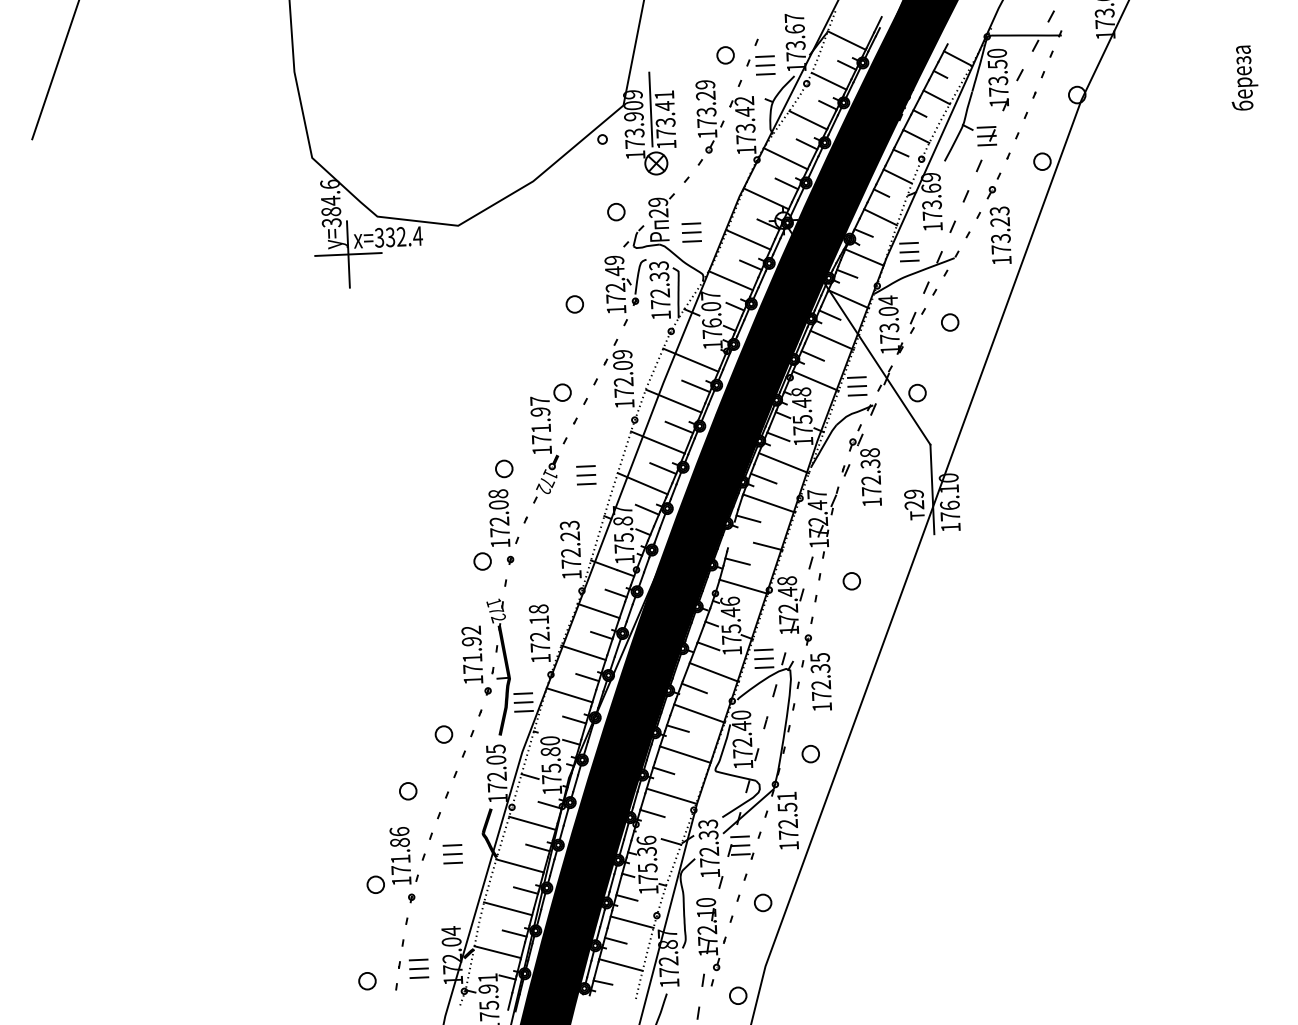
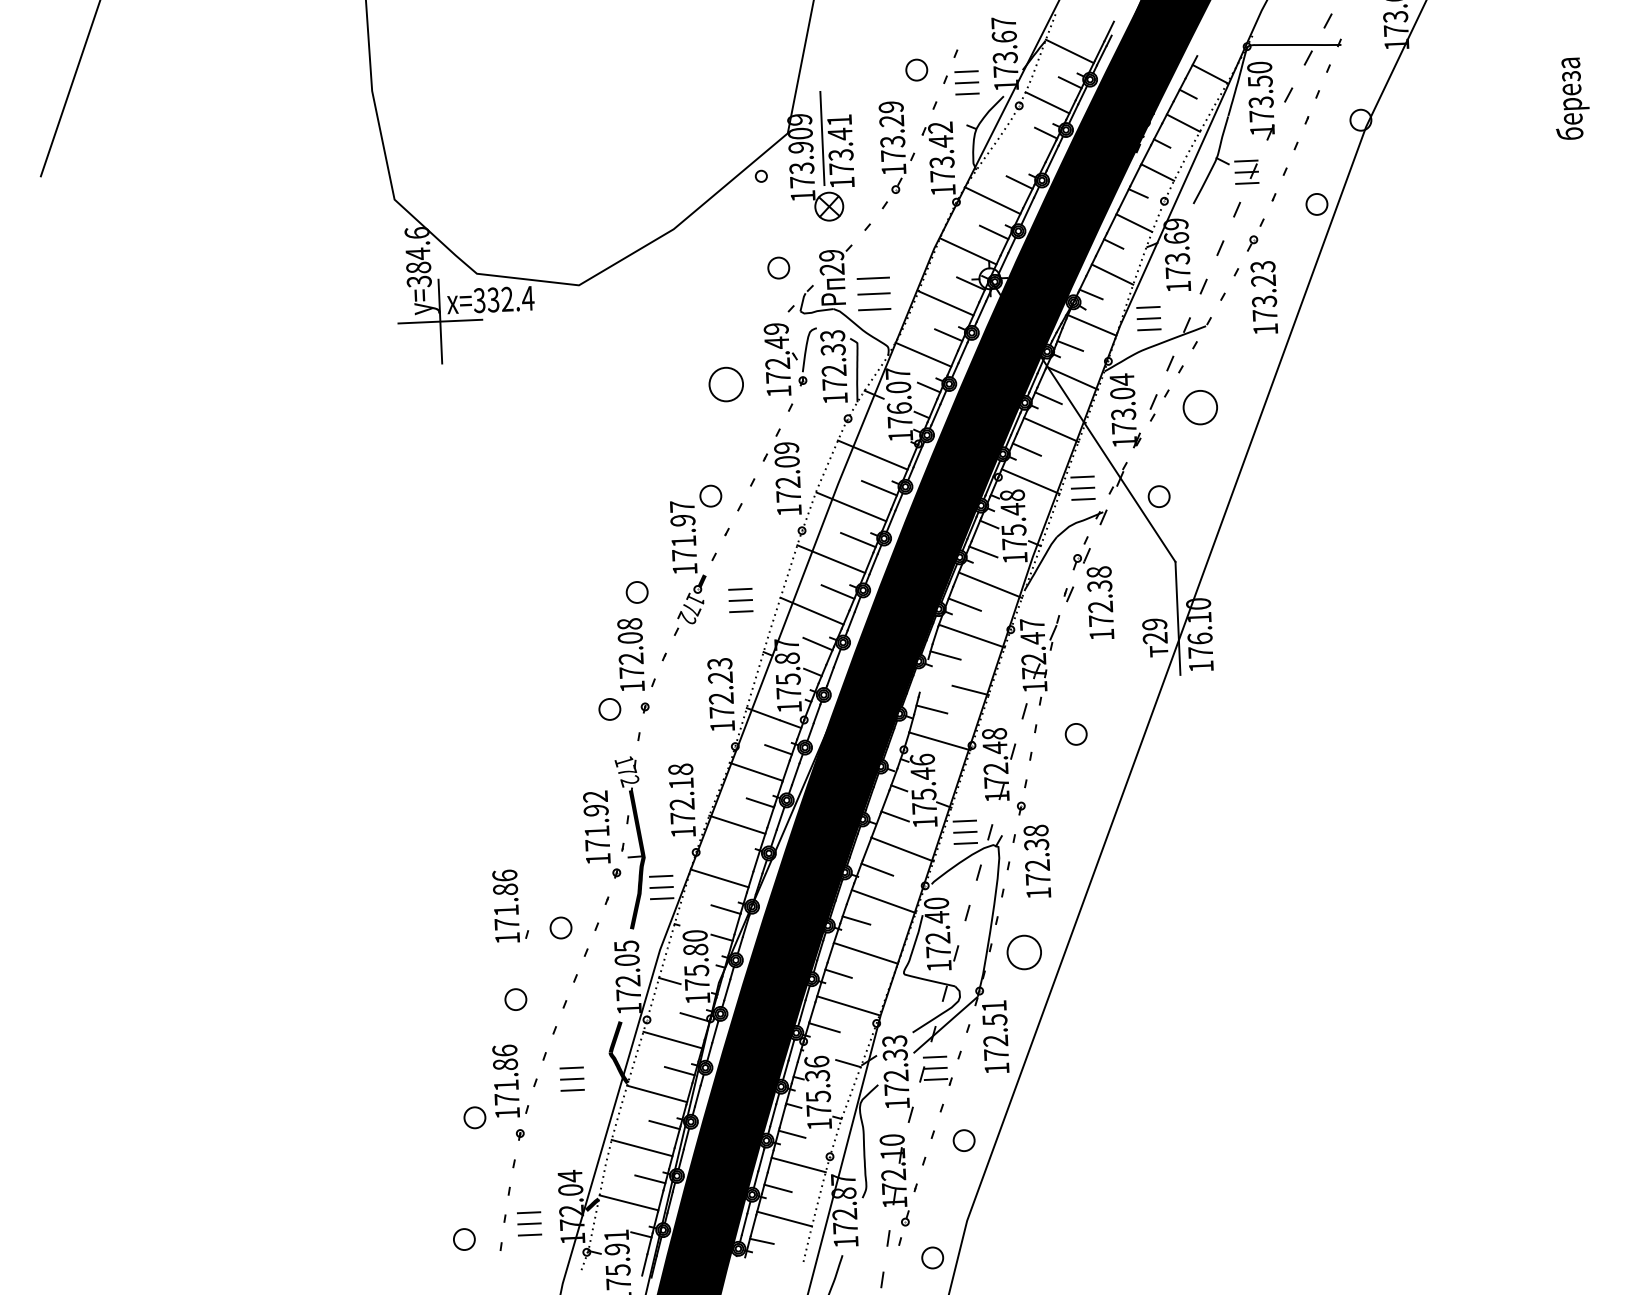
line: (807, 119) -> (1020, 151), removed
part: (691, 232) -> (873, 293), size x1.4
part: (574, 304) -> (726, 384), size x1.6
part: (950, 322) -> (1200, 407), size x1.6
text: (819, 657) -> (1035, 830), 172.35 -> 172.38
line: (587, 677) -> (742, 855), removed
part: (403, 716) -> (510, 905), added
part: (810, 753) -> (1024, 952), size x1.6

